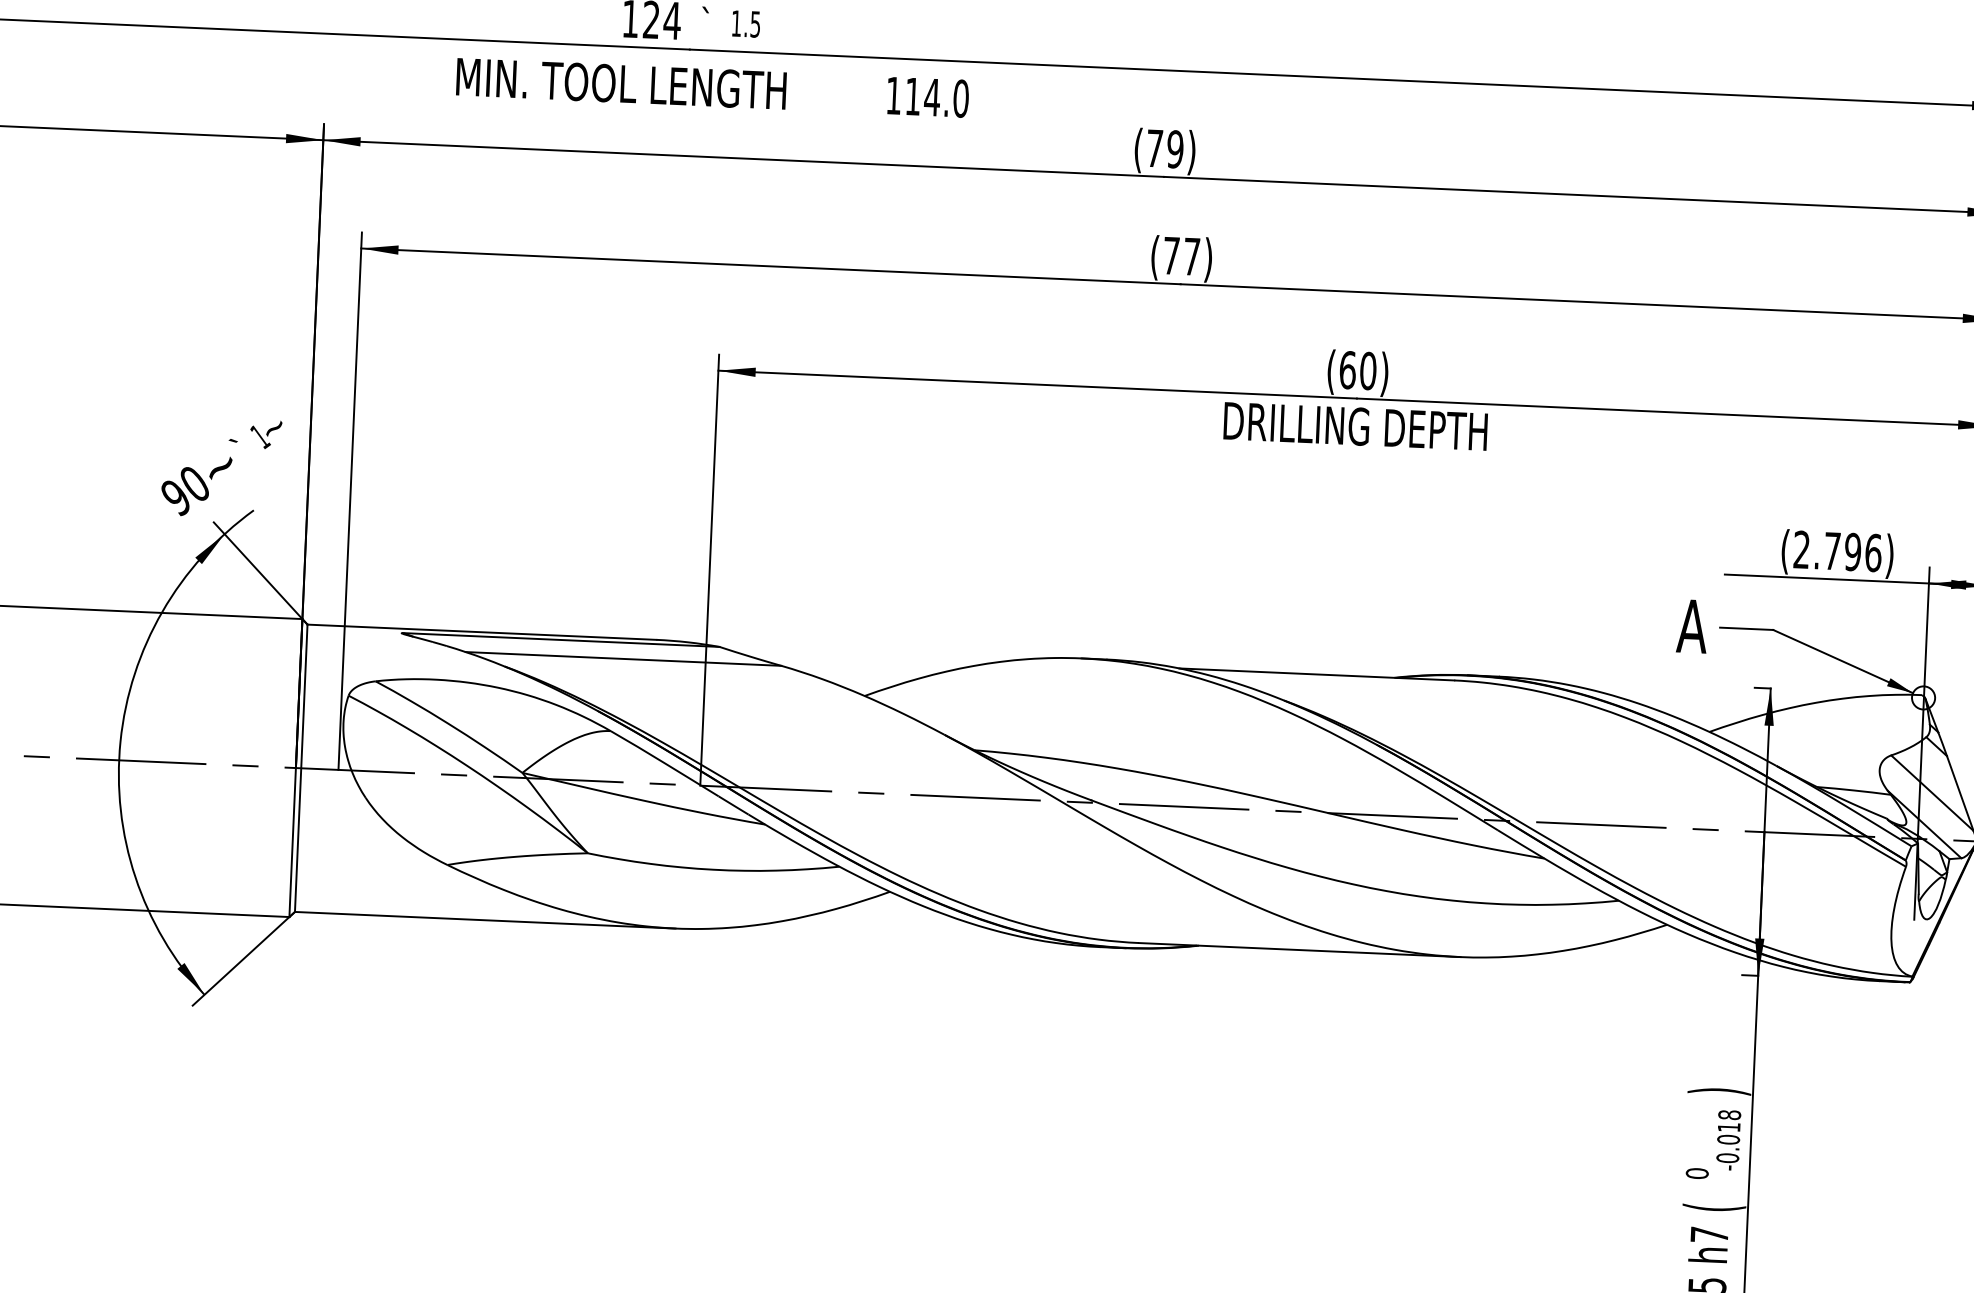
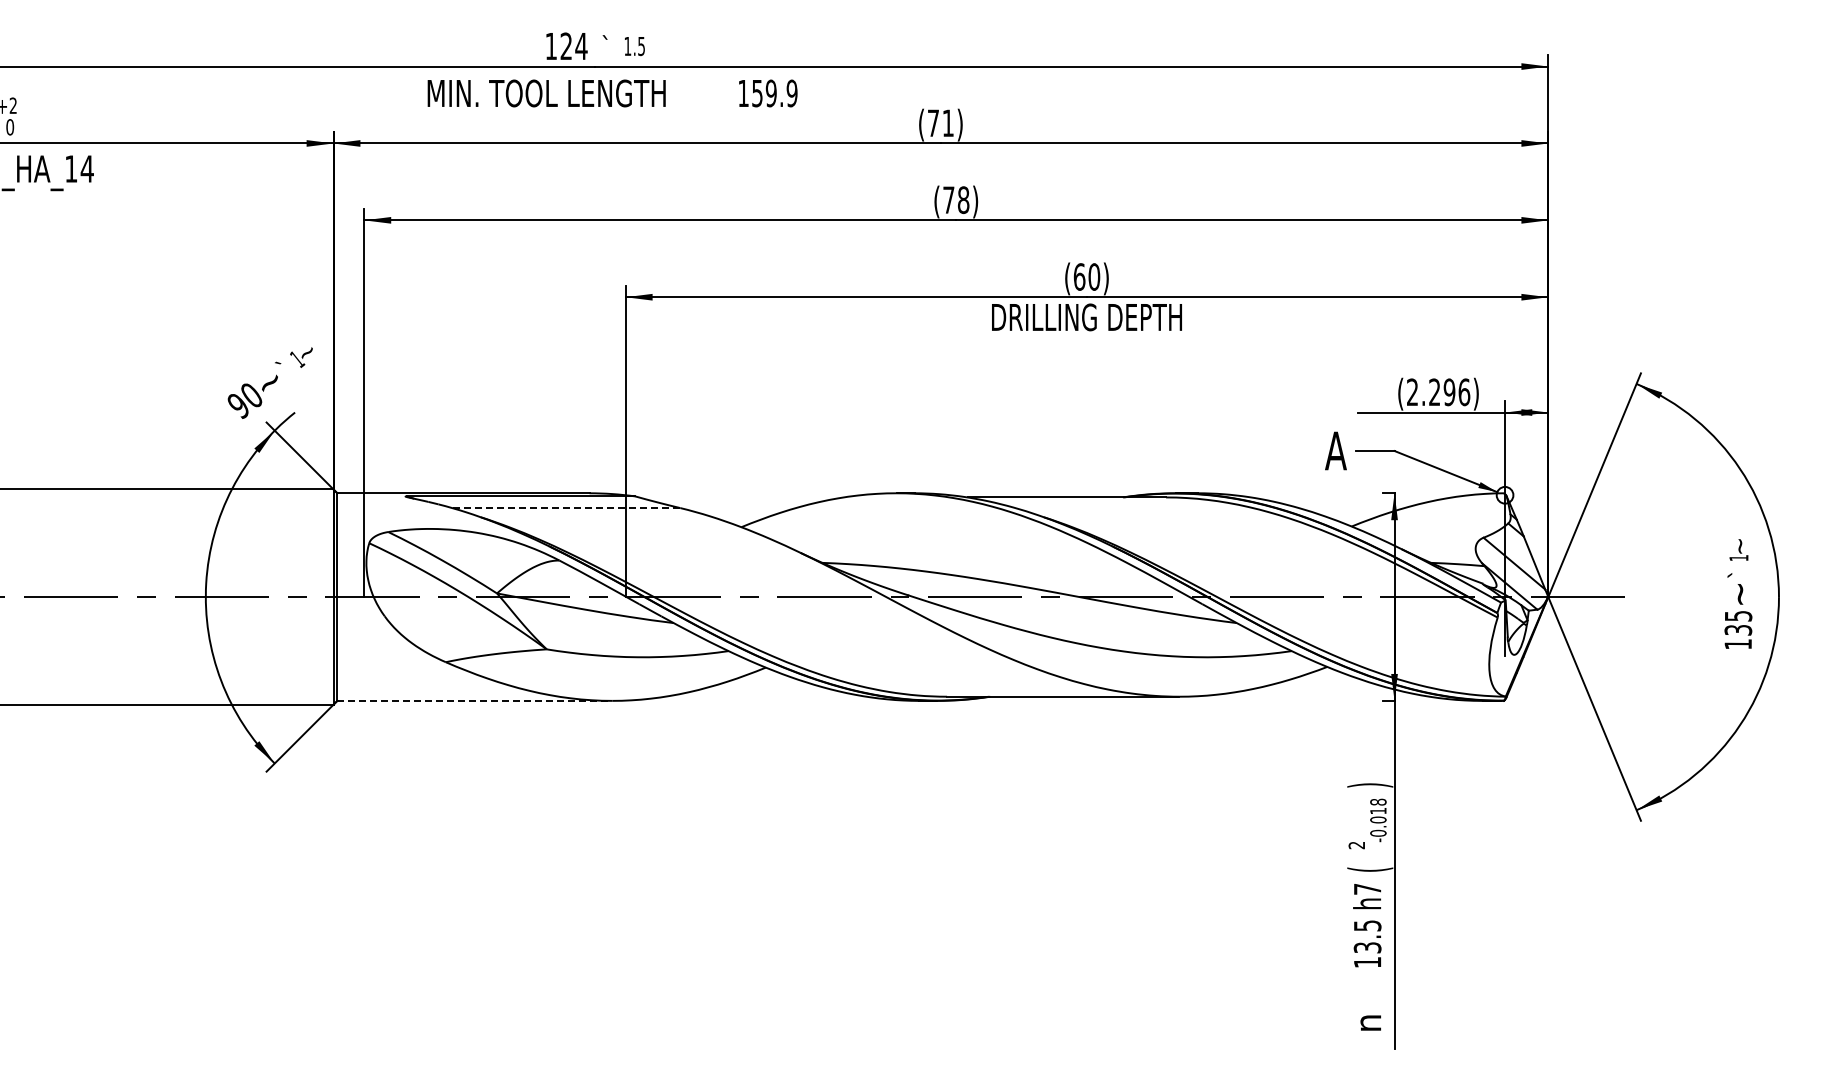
text: (936, 97) -> (774, 93), 114.0 -> 159.9
text: (1174, 149) -> (947, 123), (79) -> (71)
text: (1191, 257) -> (963, 200), (77) -> (78)
text: (1832, 550) -> (1434, 391), (2.796) -> (2.296)
line: (622, 659) -> (565, 508), solid -> dashed
line: (486, 919) -> (475, 700), solid -> dashed
text: (1696, 1173) -> (1356, 845), 0 -> 2

